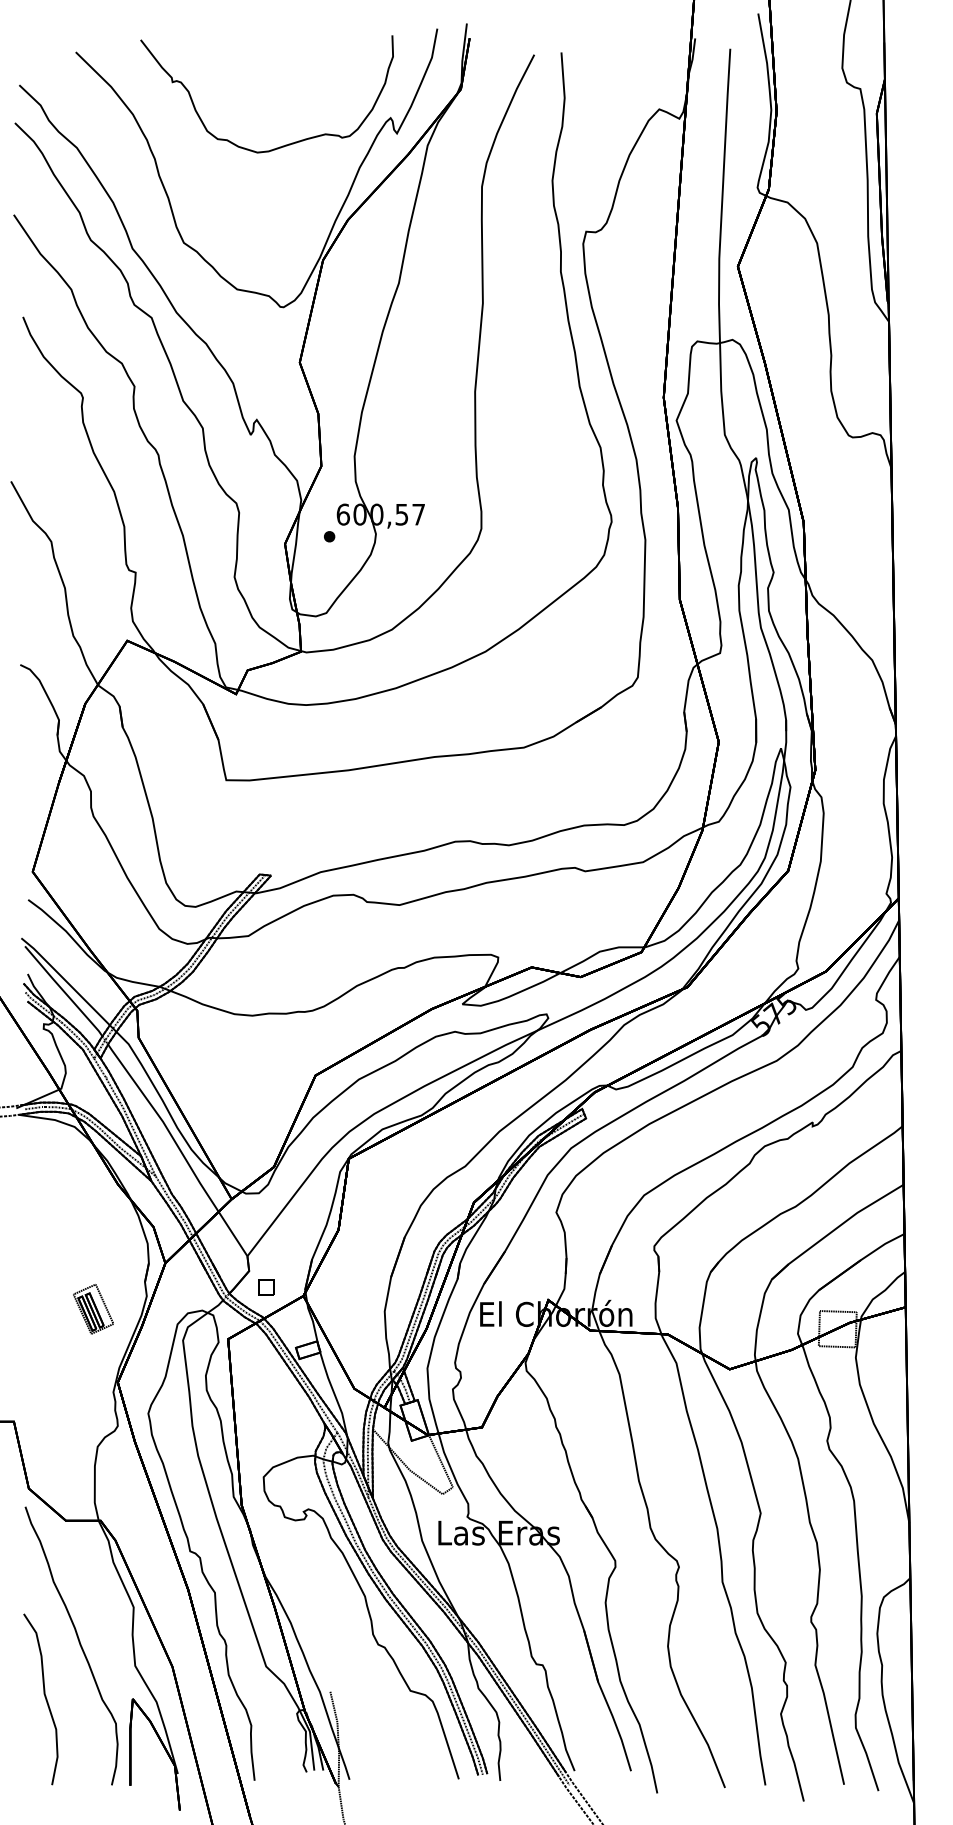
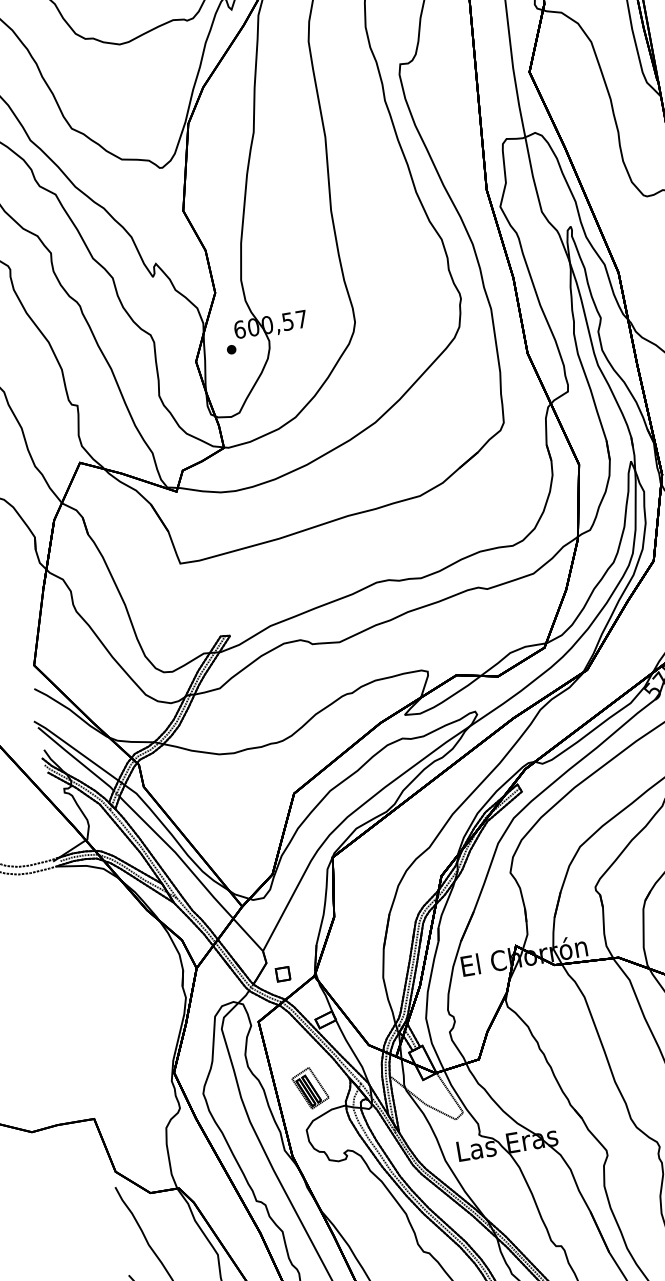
part: (93, 1309) -> (310, 1088), moved

